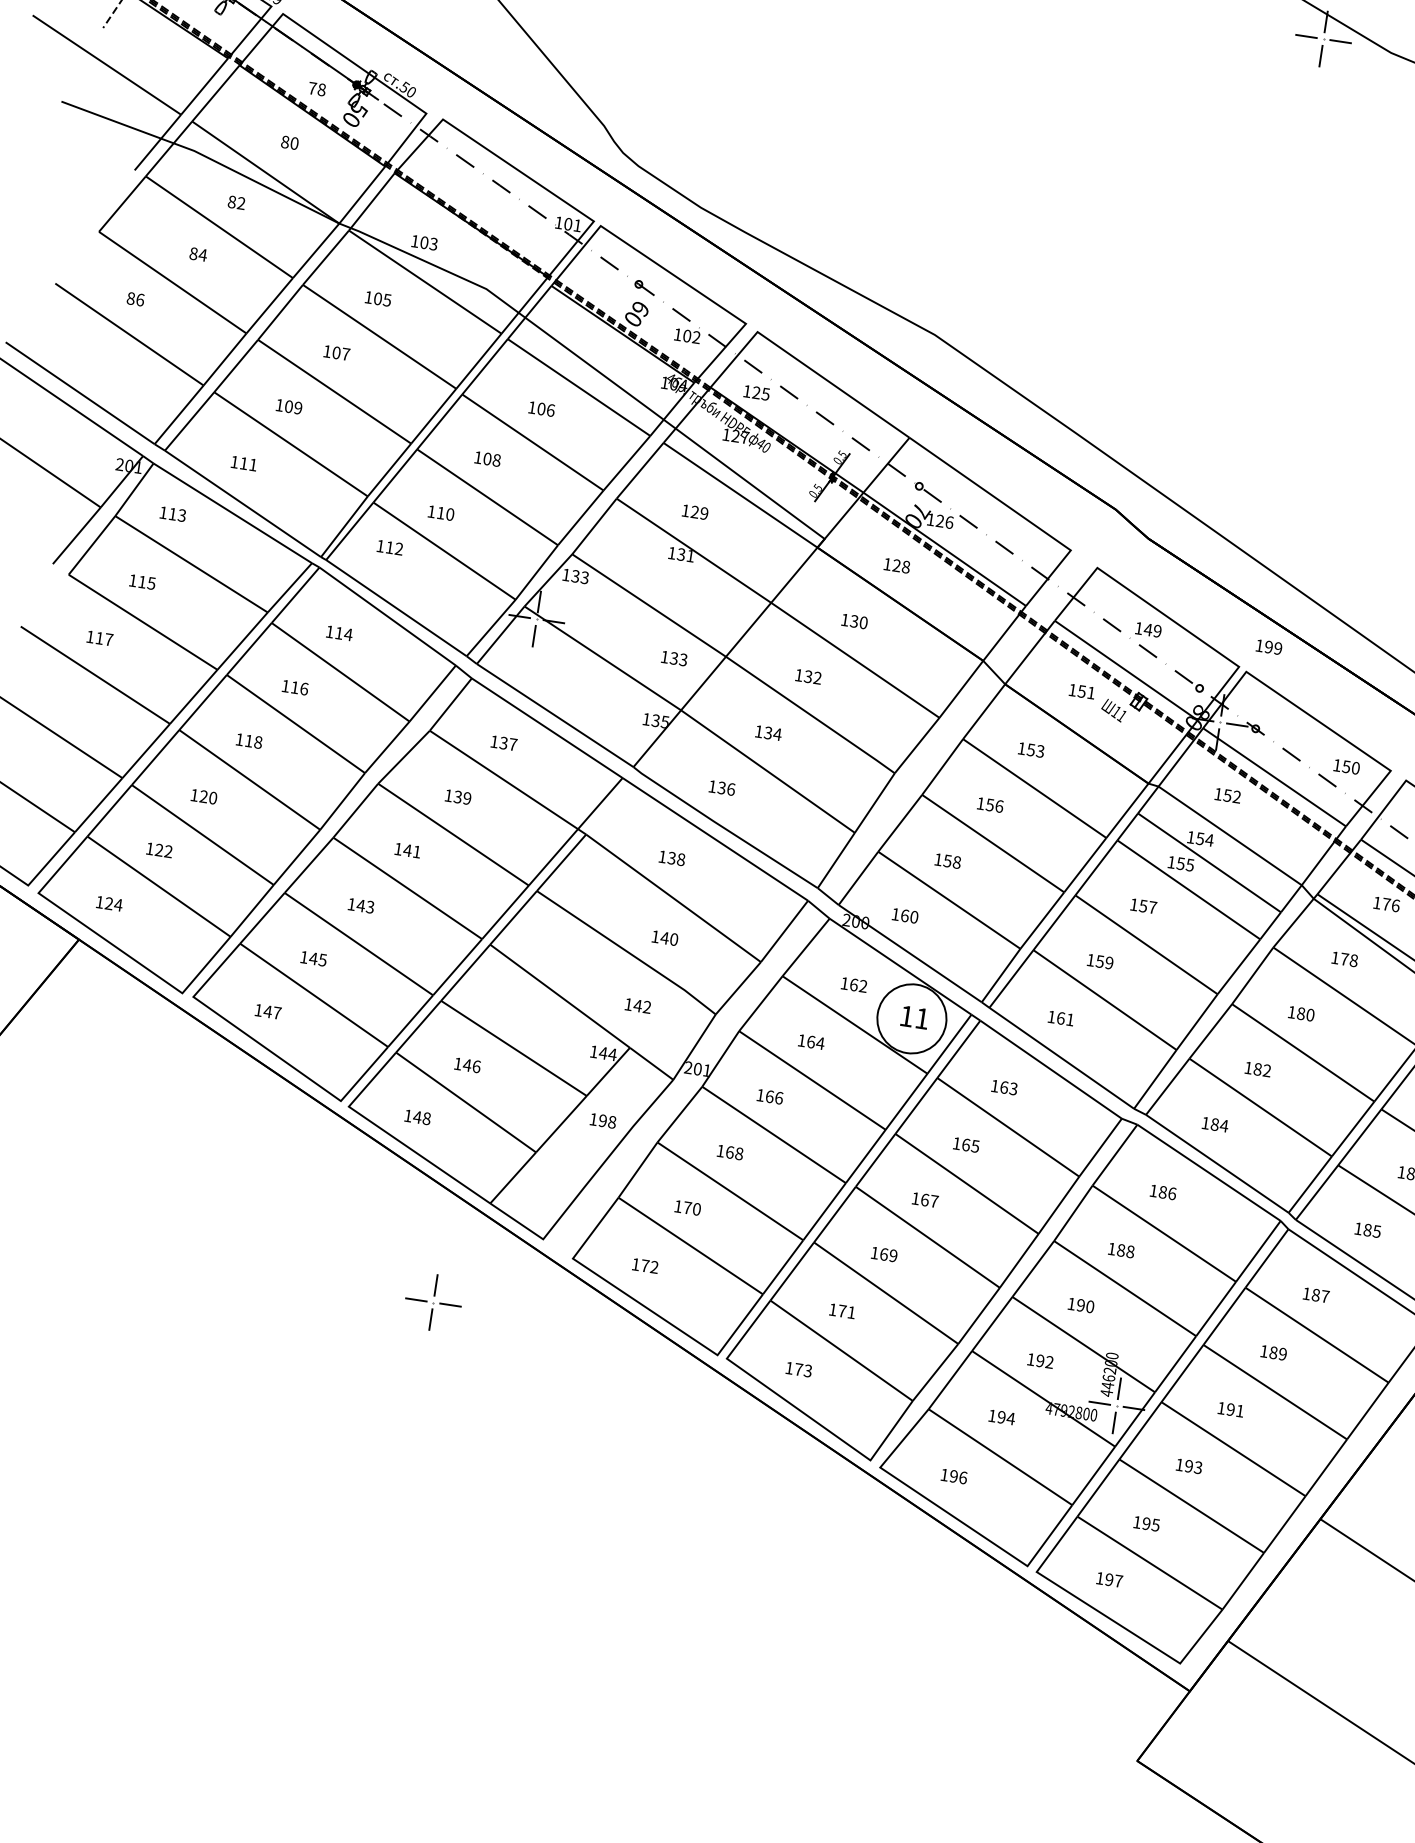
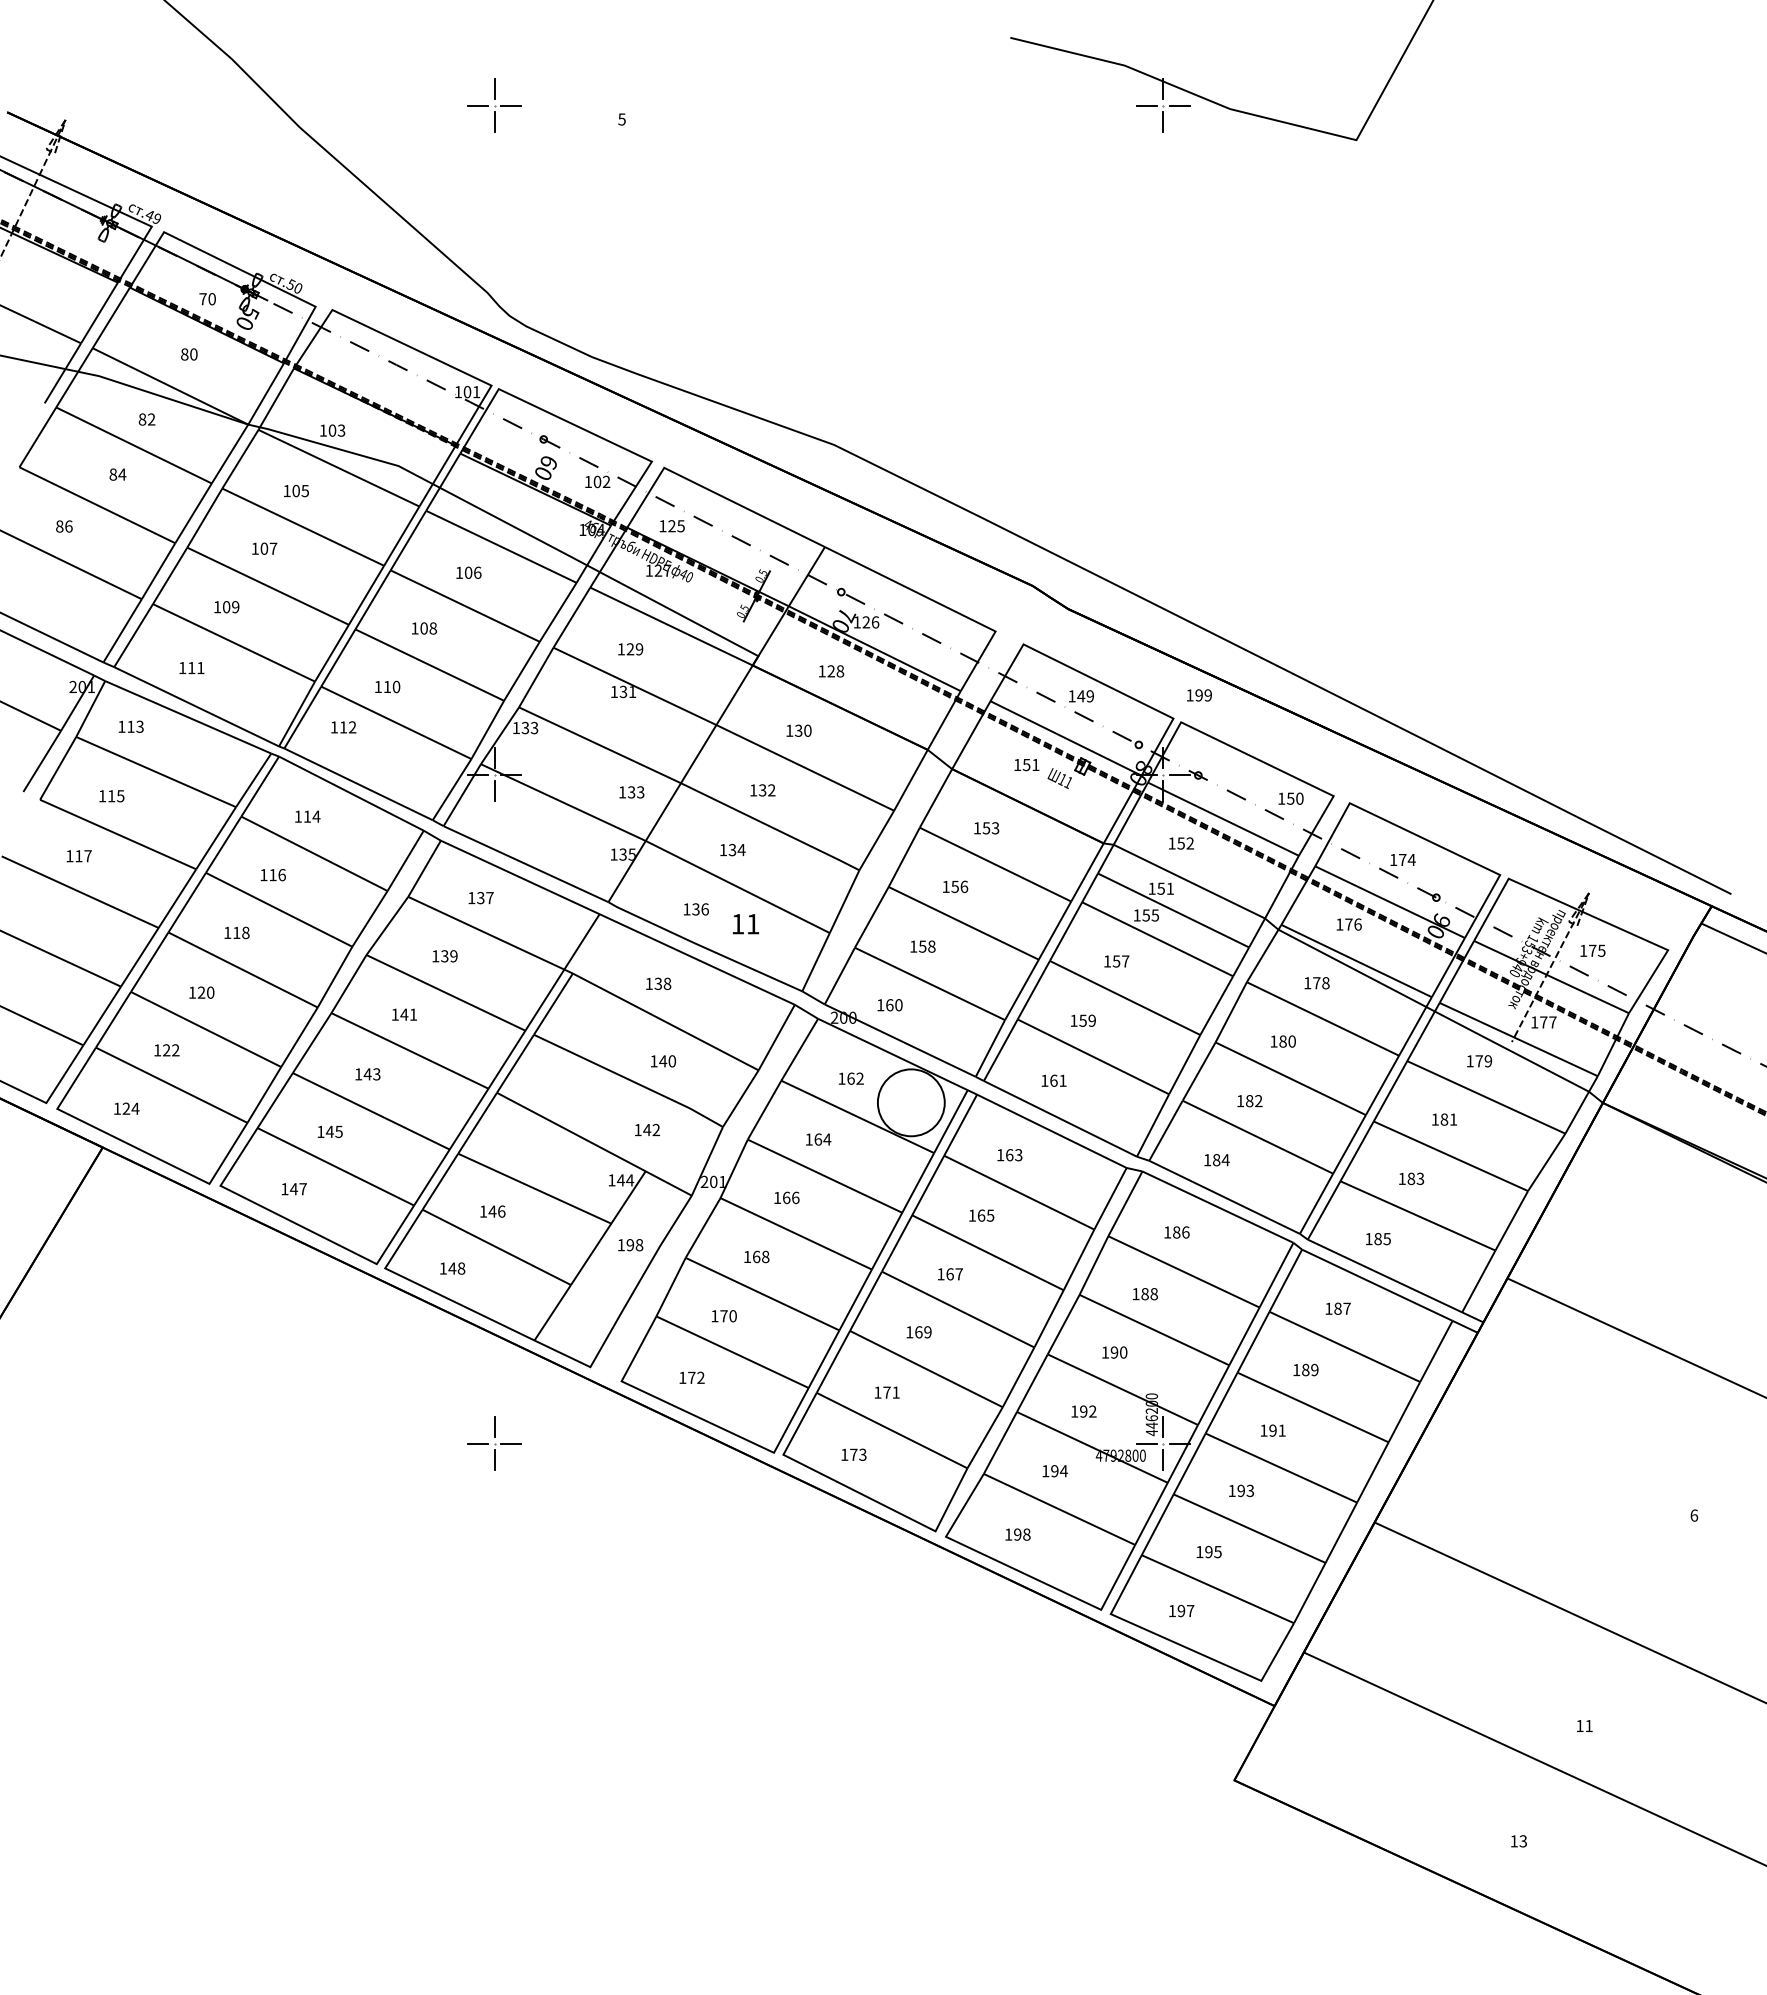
text: (321, 90) -> (211, 299), 78 -> 70
text: (1209, 839) -> (1170, 888), 154 -> 151
text: (915, 1018) -> (746, 924), moved
text: (962, 1477) -> (1026, 1534), 196 -> 198

